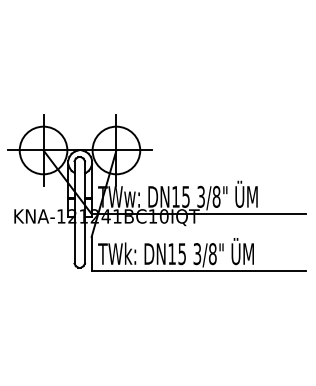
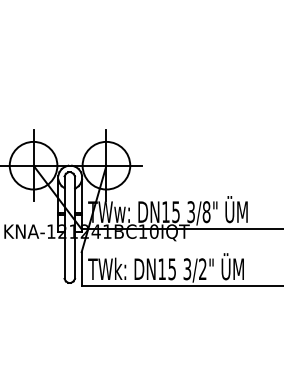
text: (212, 254) -> (202, 269), 3/8" -> 3/2"

